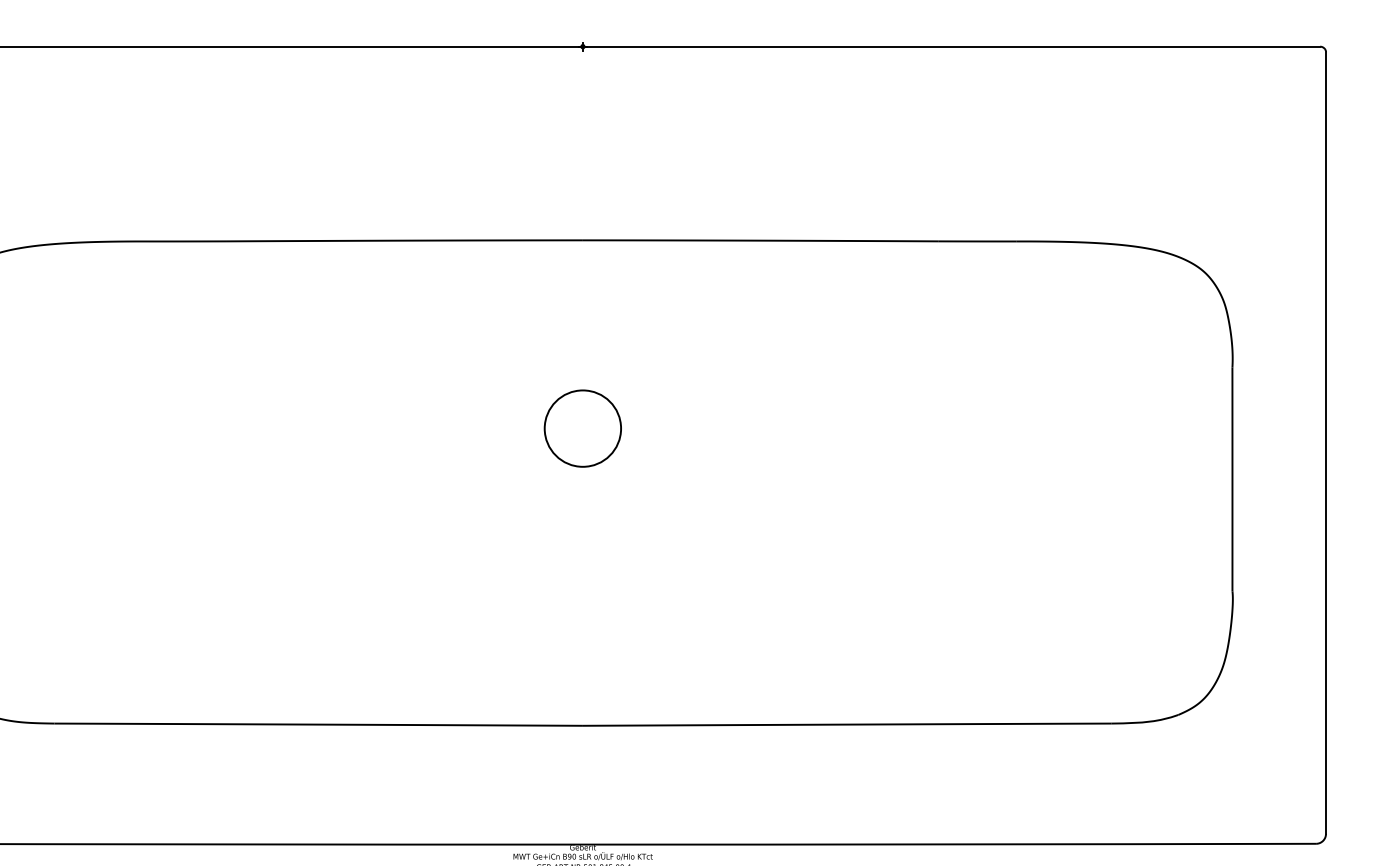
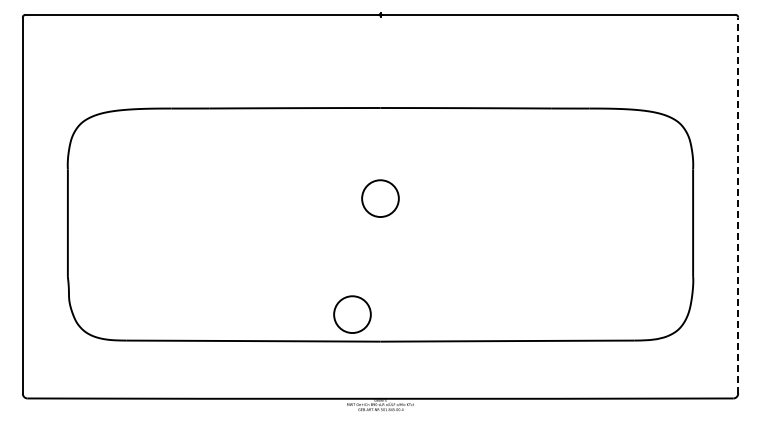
line: (1326, 442) -> (738, 205), solid -> dashed
circle: (524, 669) -> (352, 314), added

